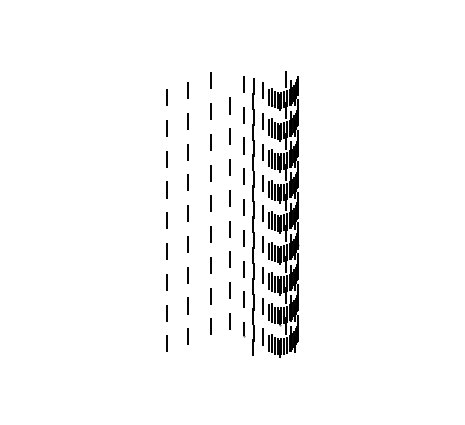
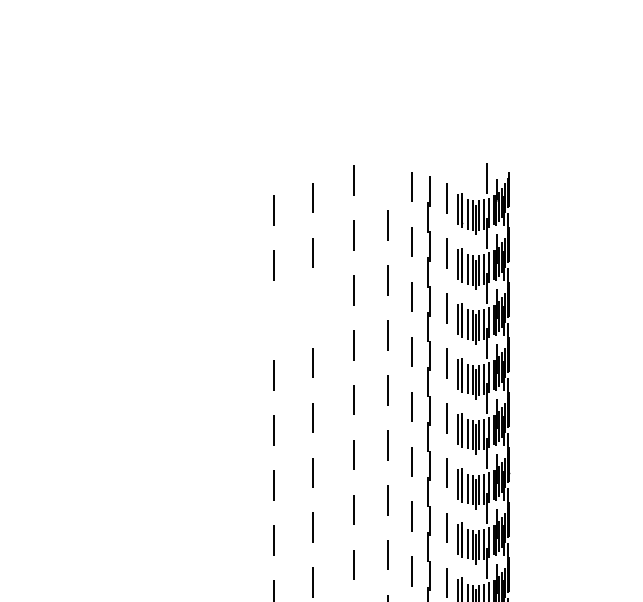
line: (187, 152) -> (311, 308), removed
line: (166, 159) -> (273, 321), removed

